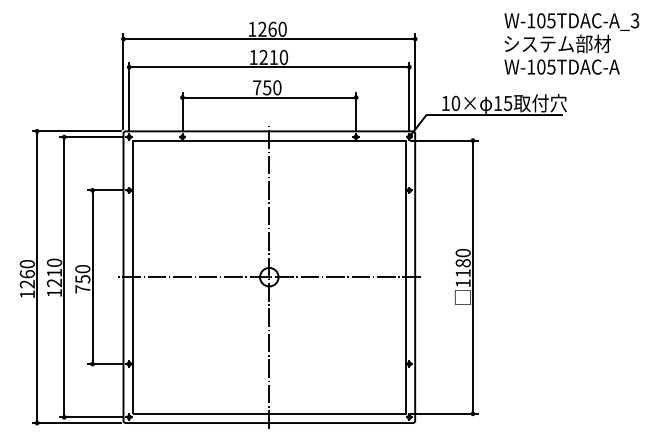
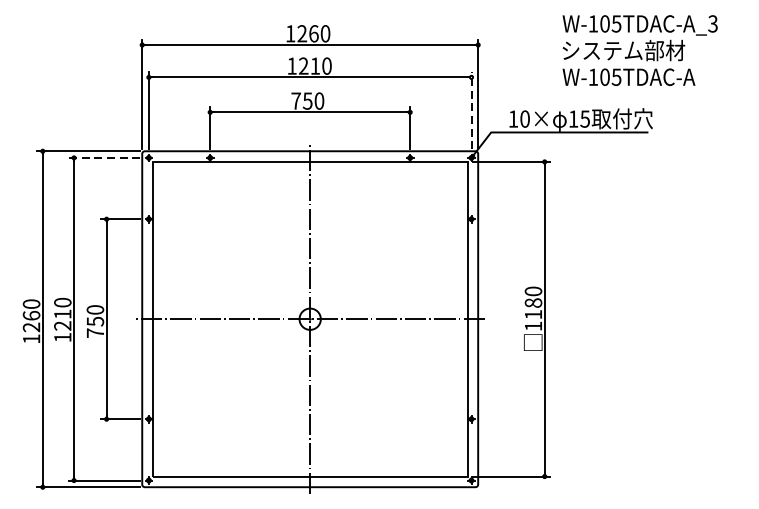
text: (571, 43) -> (639, 50), moved
line: (409, 96) -> (471, 111), solid -> dashed
line: (90, 137) -> (104, 158), solid -> dashed

